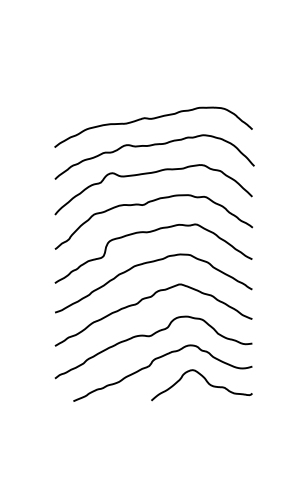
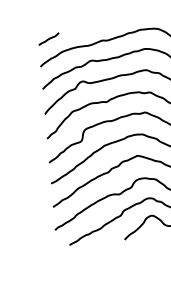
curve: (69, 109) -> (48, 39), added

